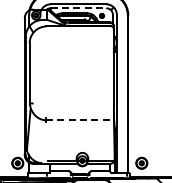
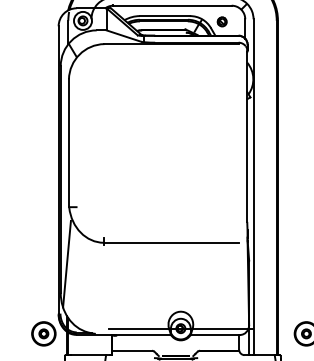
line: (78, 8) -> (172, 6), dashed -> solid
line: (77, 120) -> (170, 243), dashed -> solid

